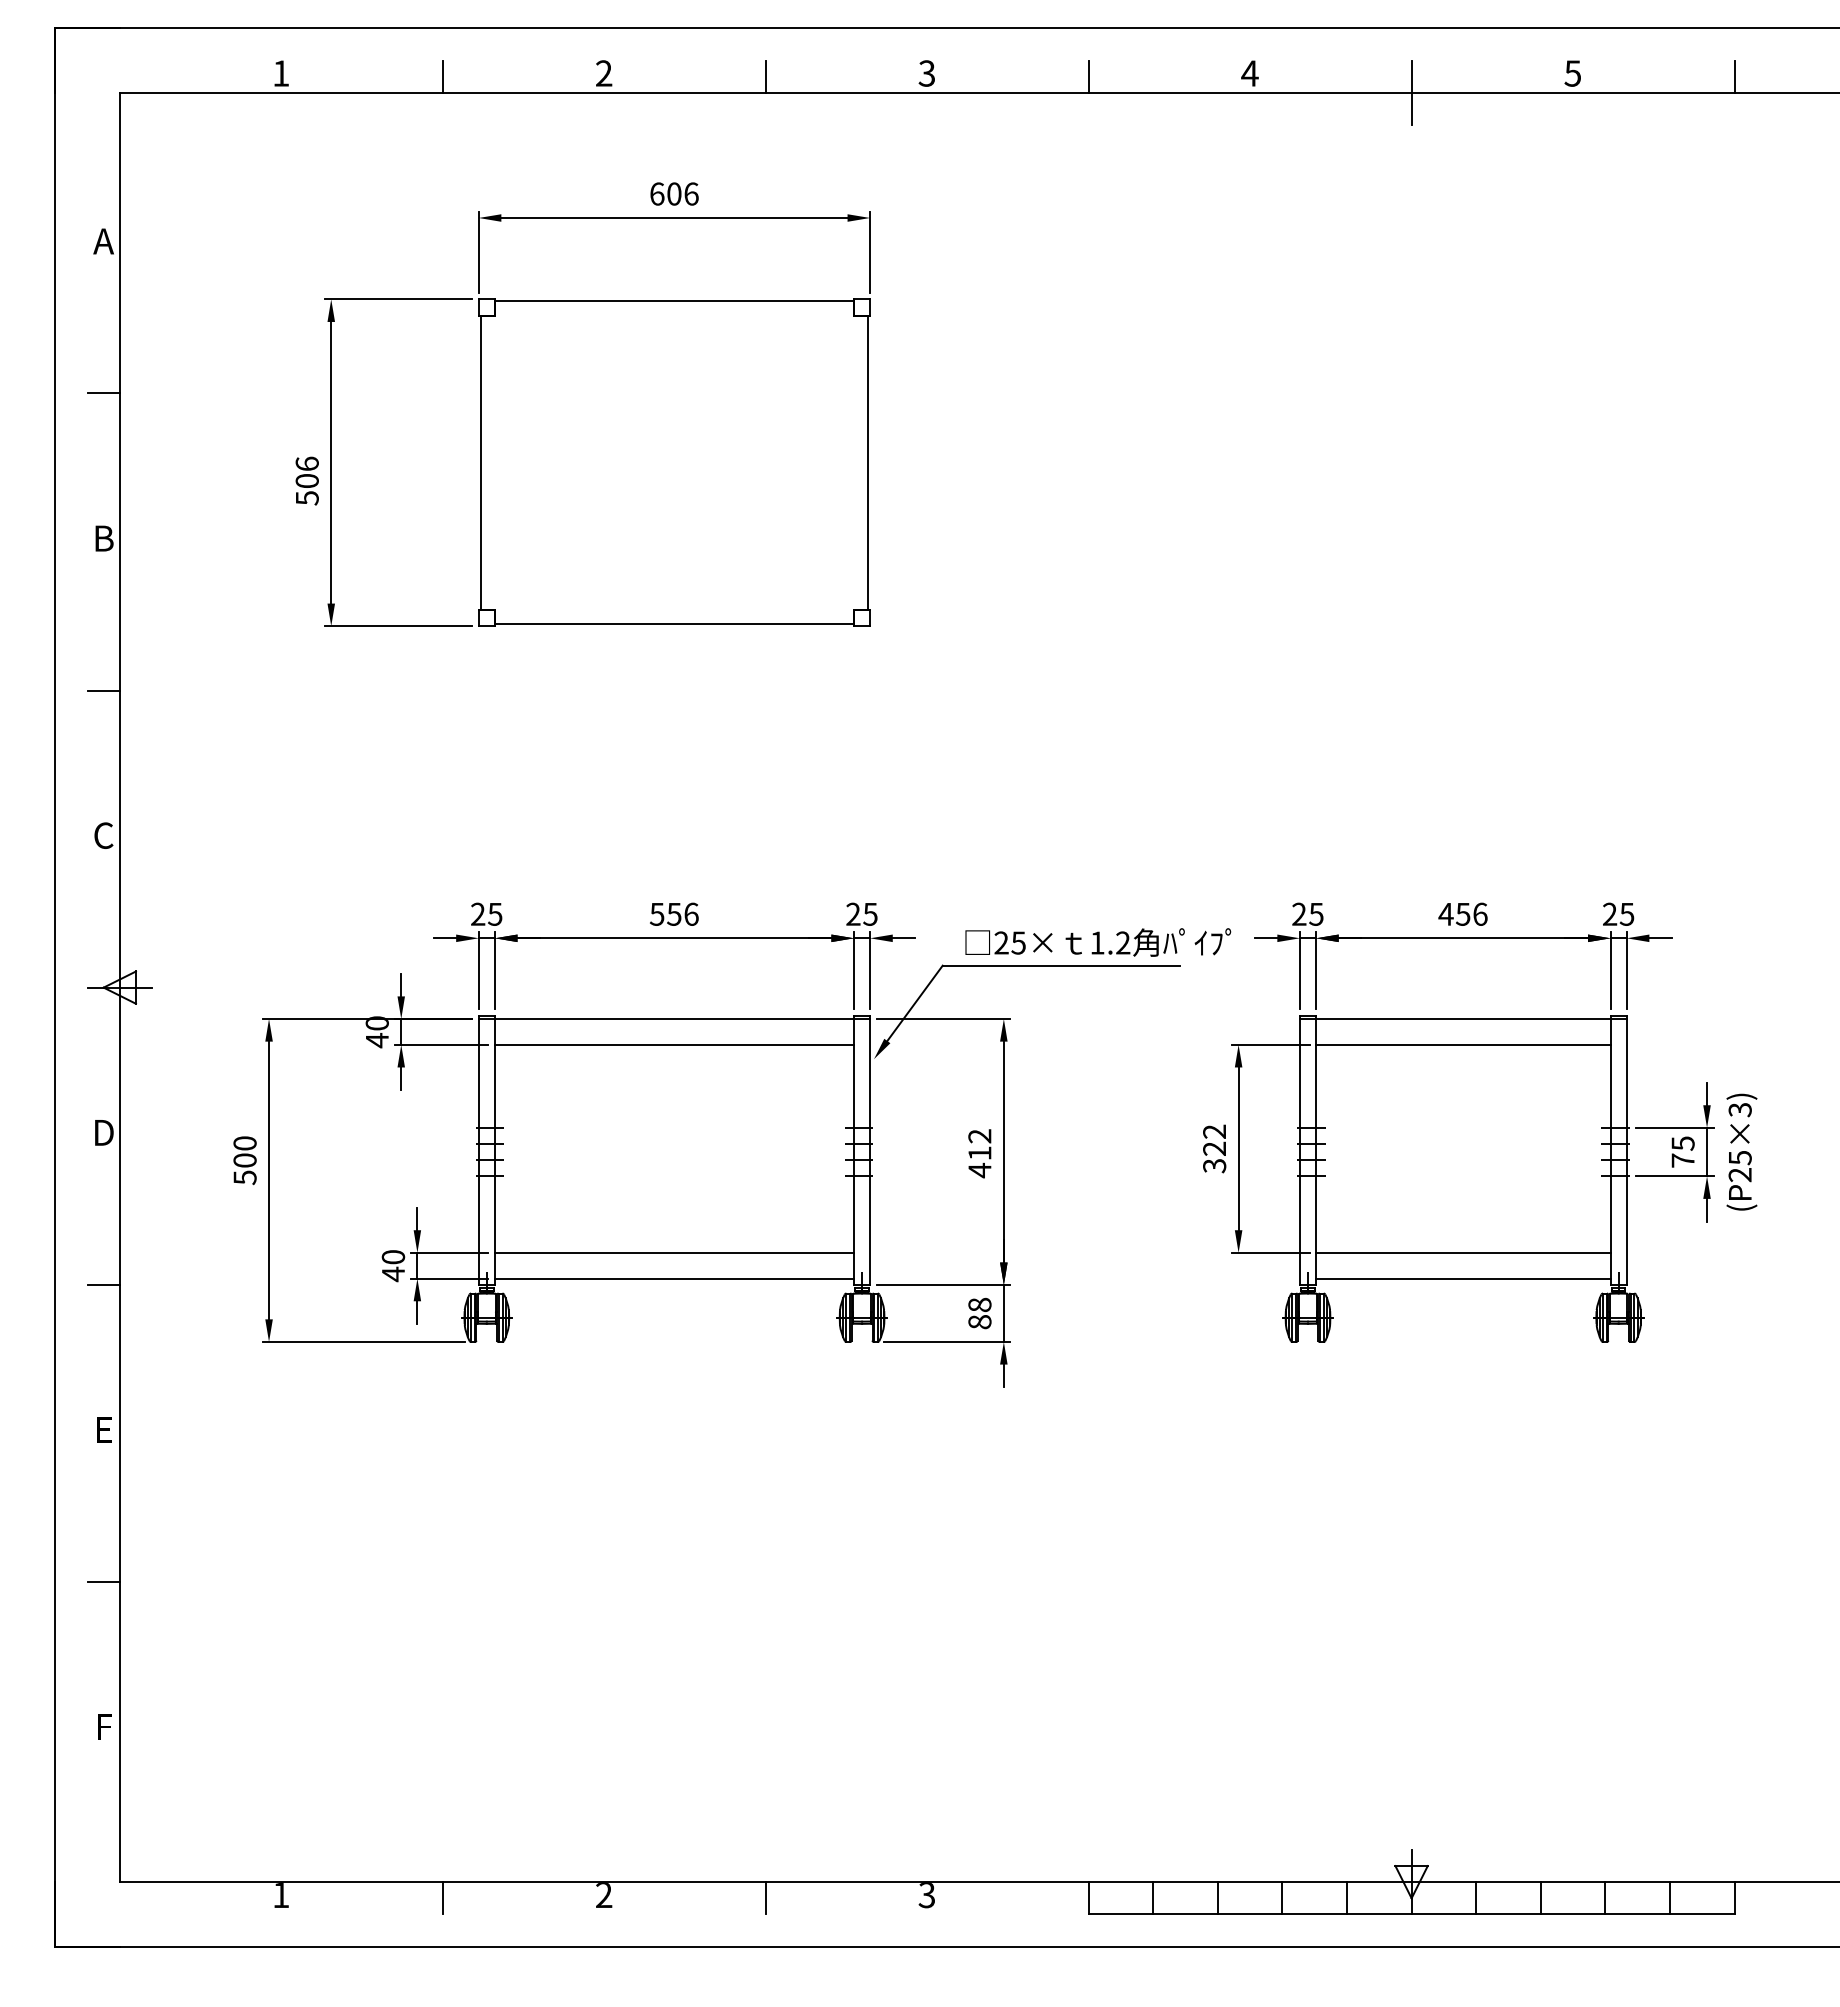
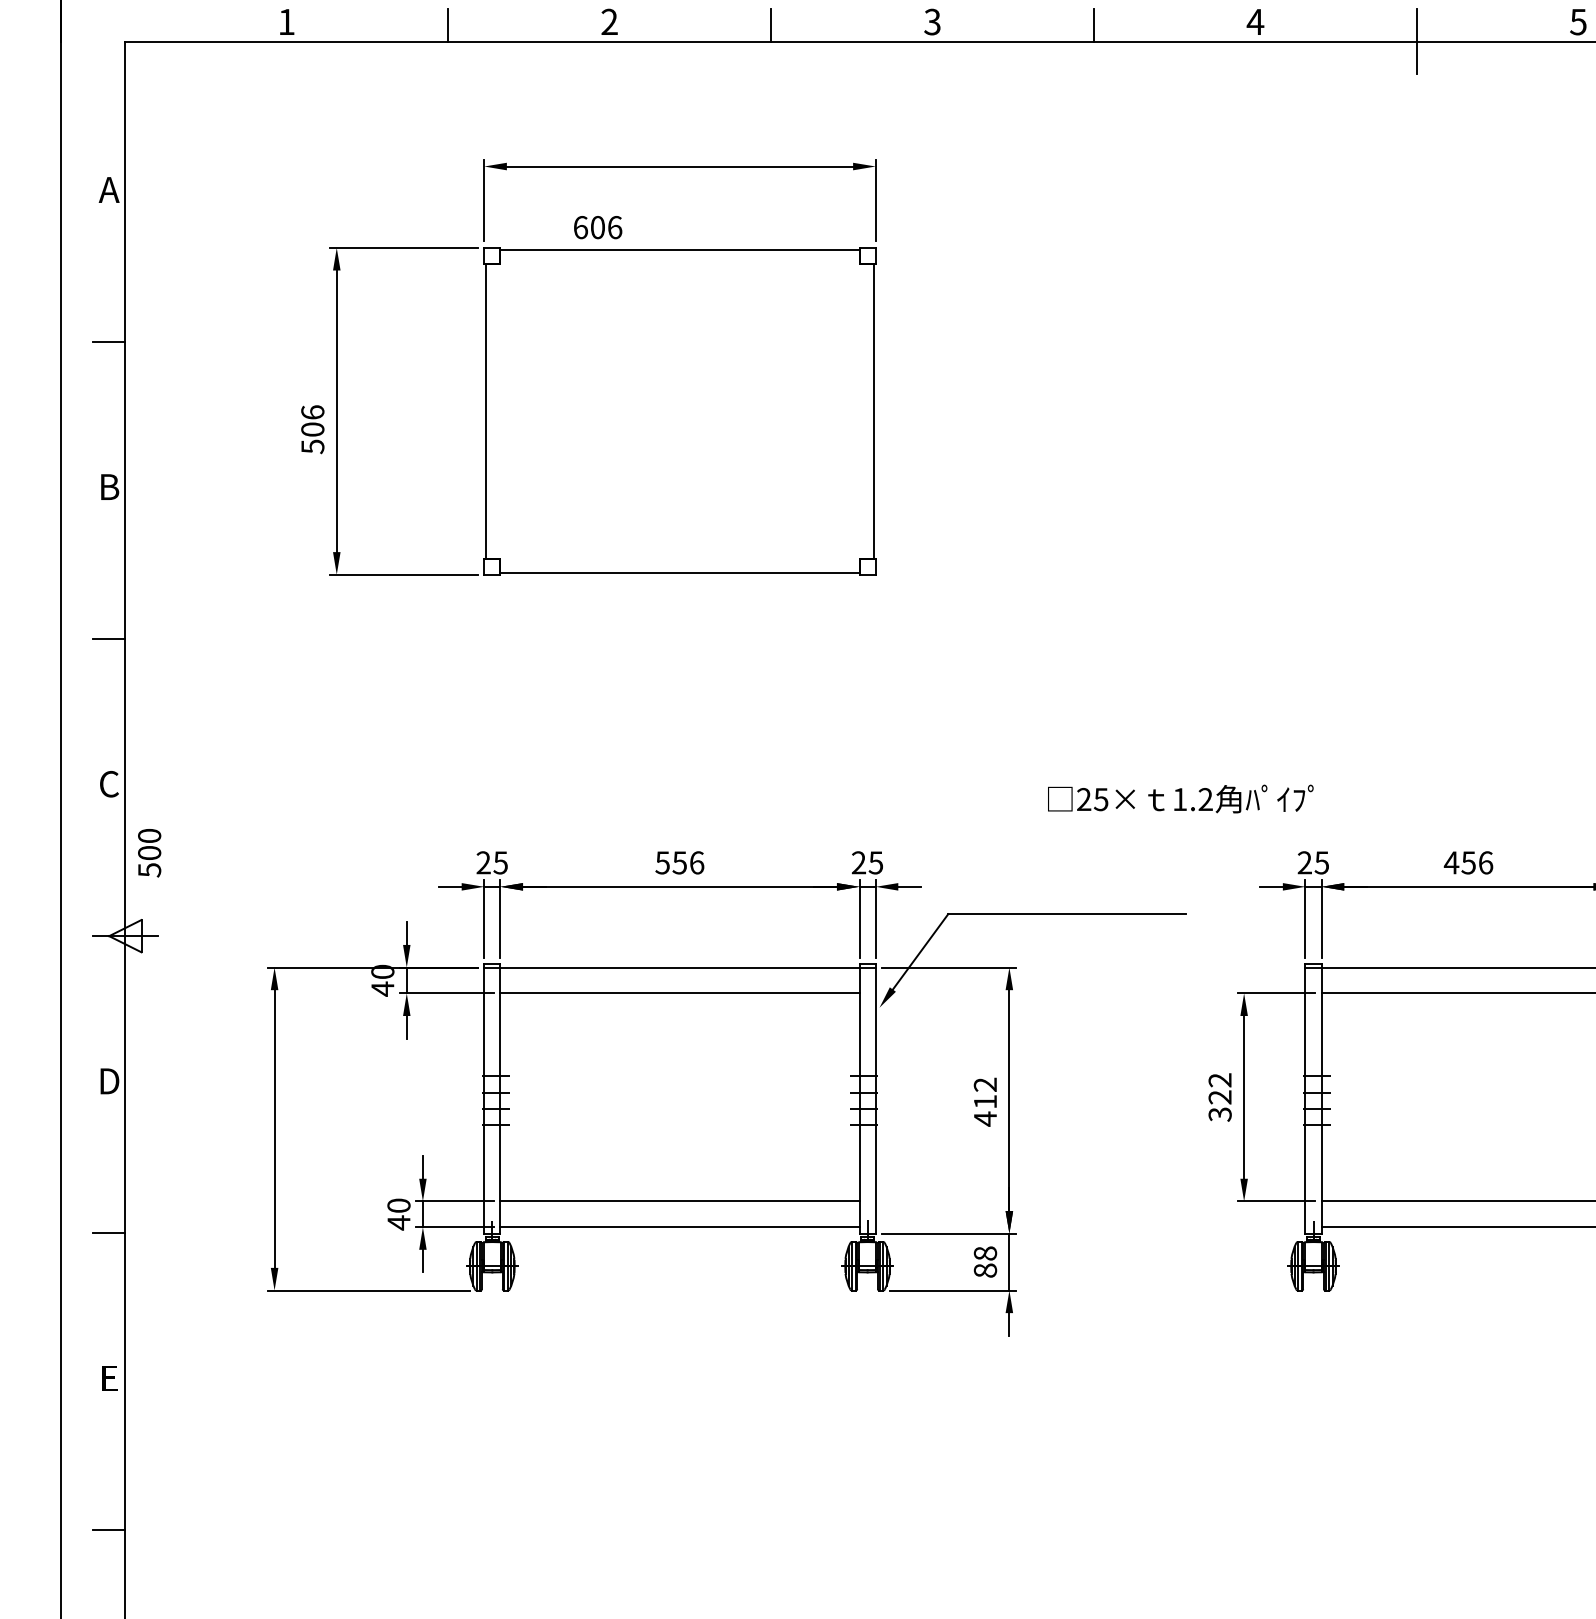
text: (674, 193) -> (598, 227), moved
text: (1098, 942) -> (1181, 799), moved
text: (244, 1160) -> (149, 853), moved

